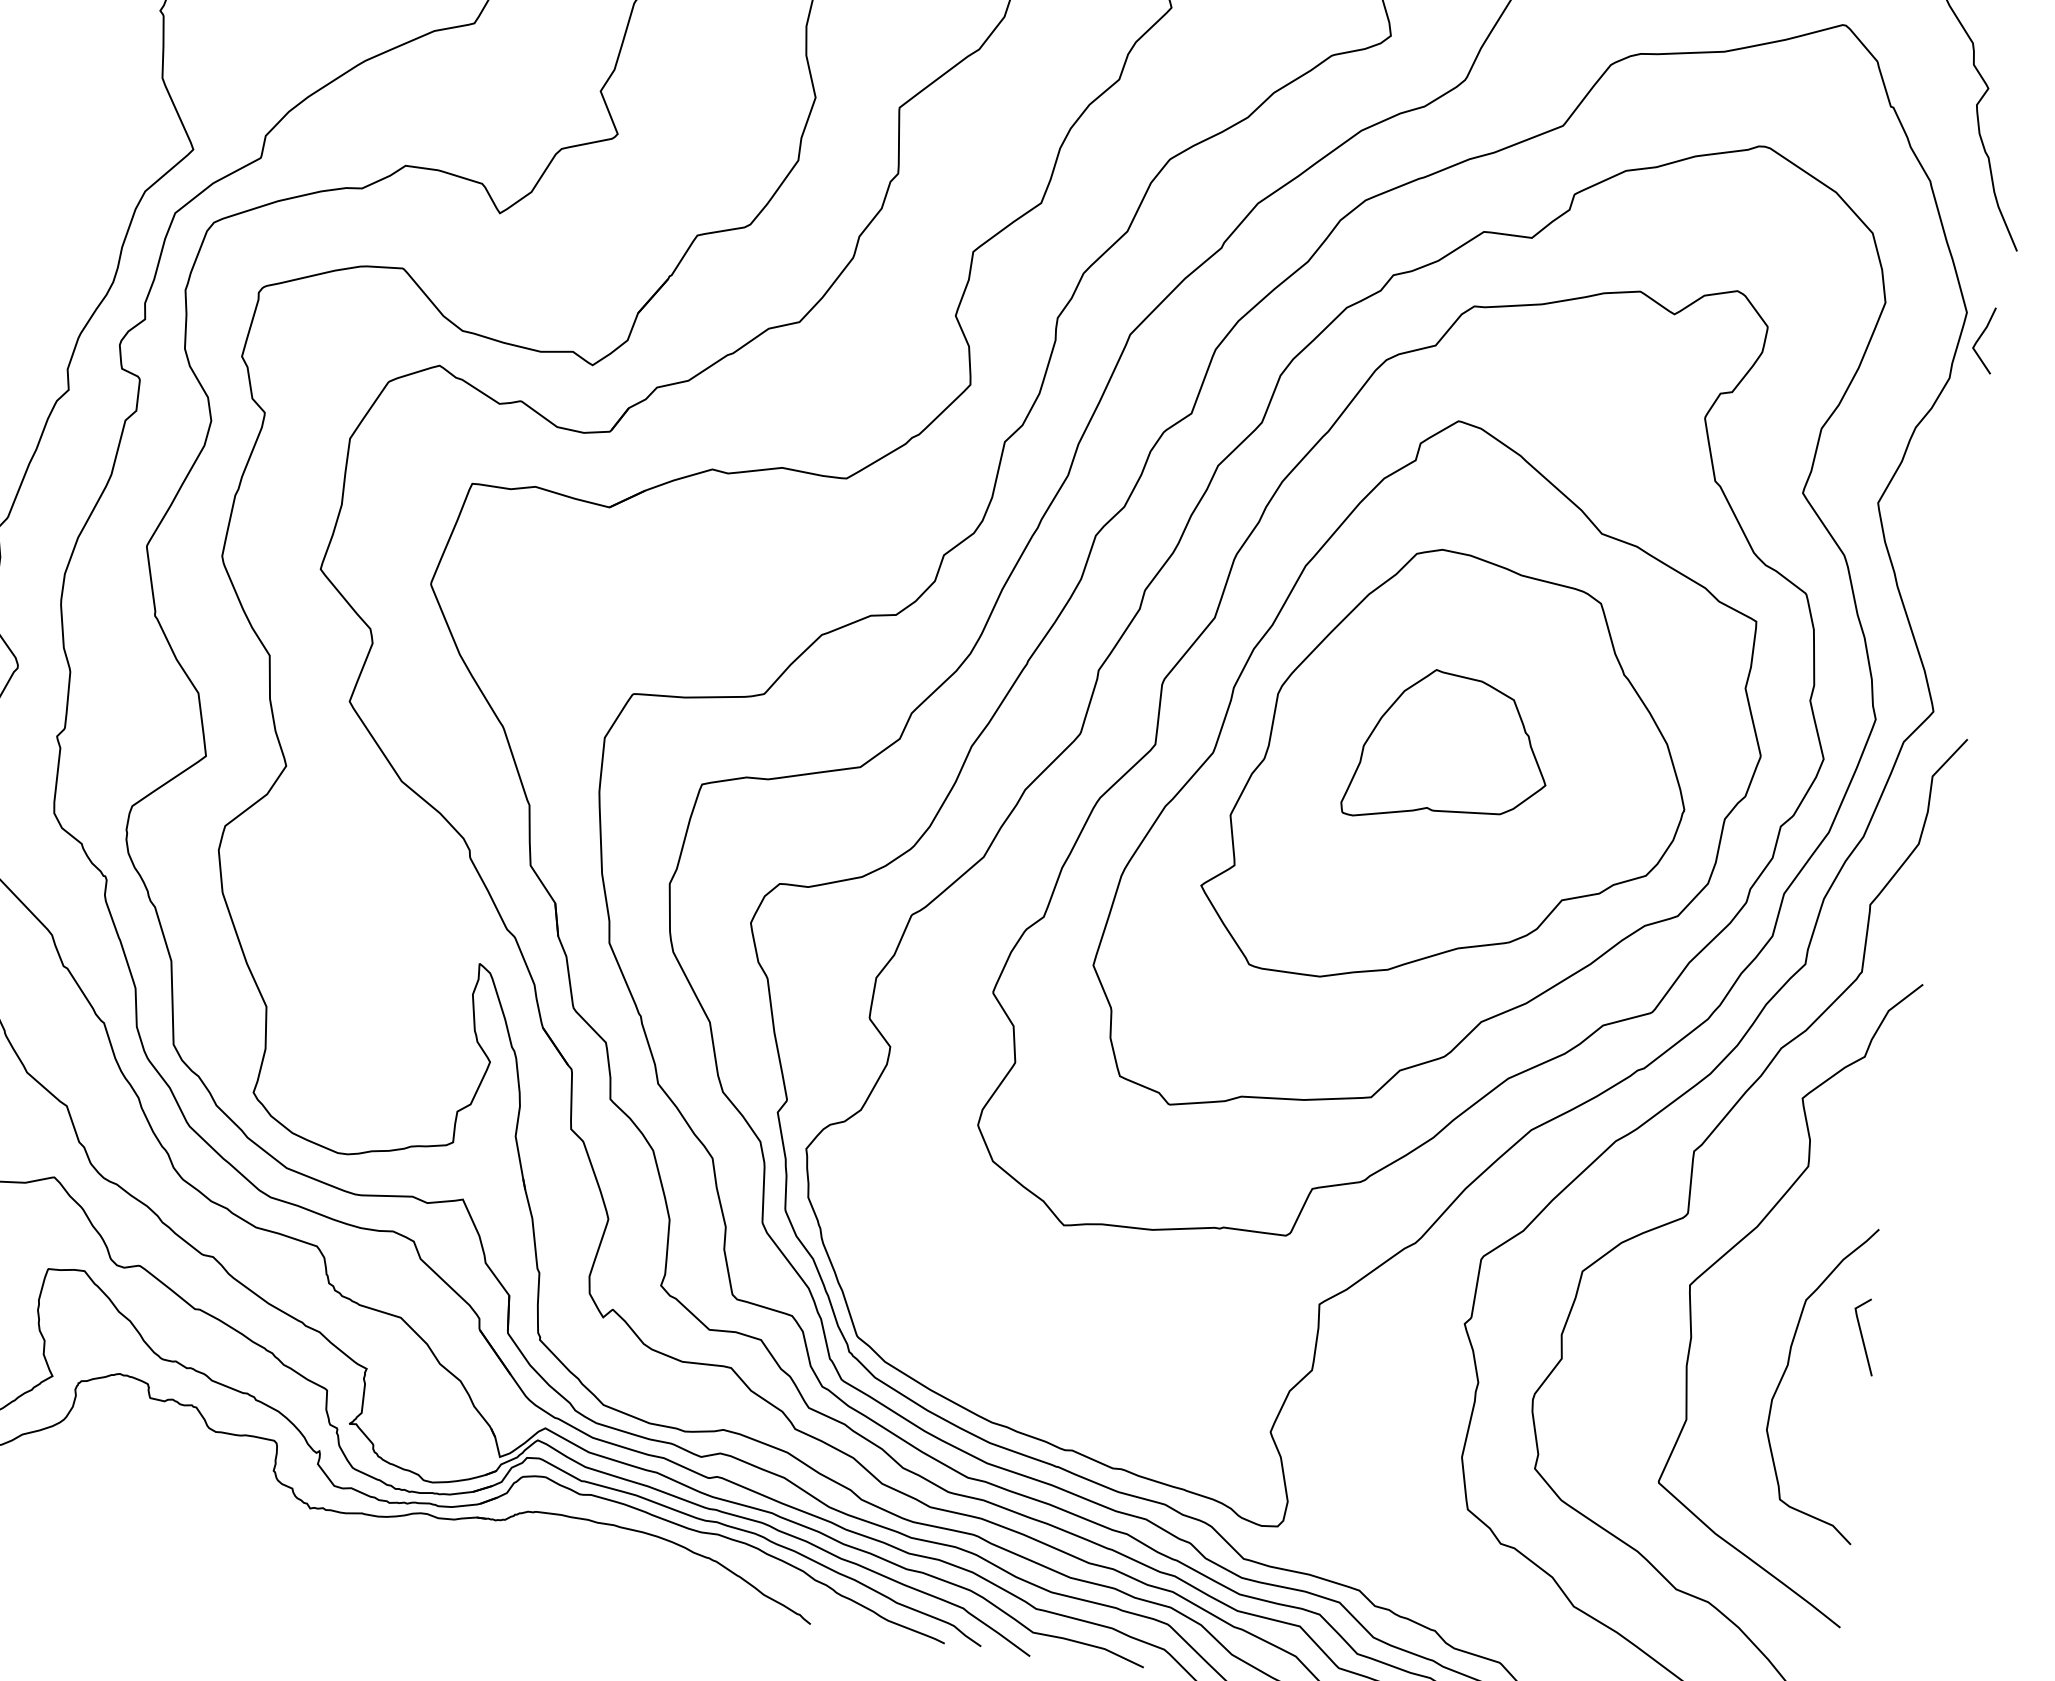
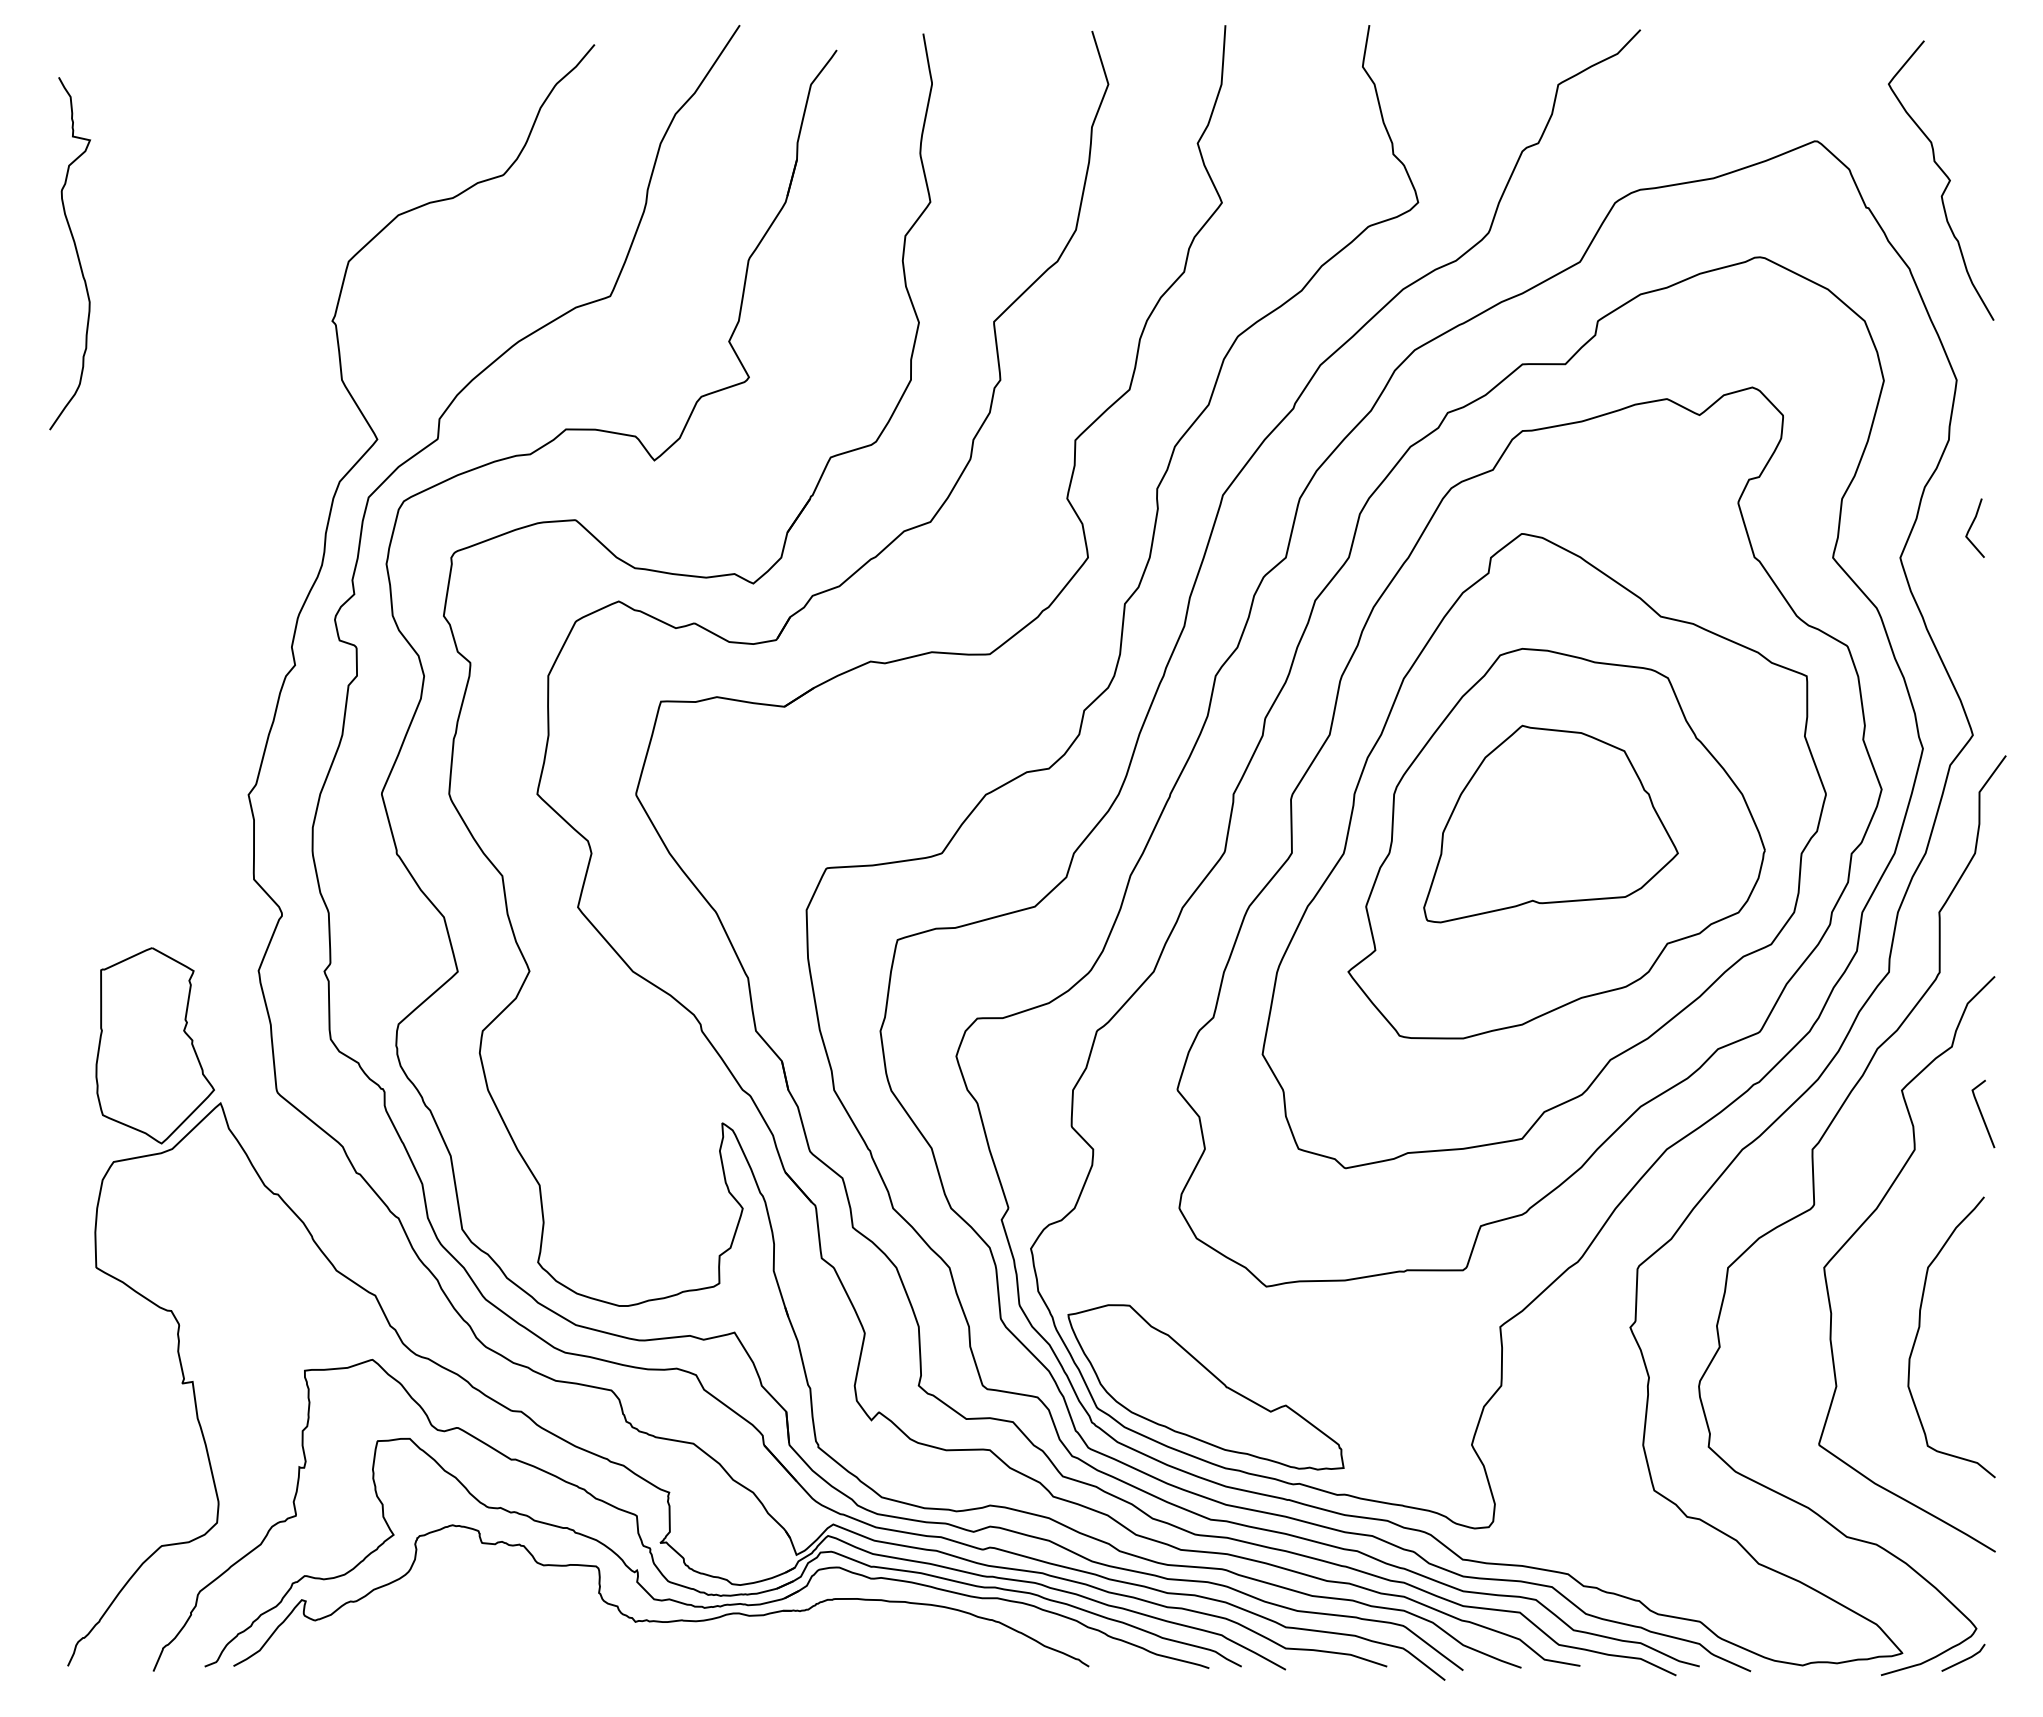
line: (1981, 336) -> (1972, 525), moved
part: (1448, 749) -> (1550, 823), size x1.43
part: (981, 1329) -> (1205, 1387), added
line: (1863, 1335) -> (1982, 1113), moved

